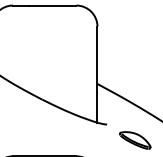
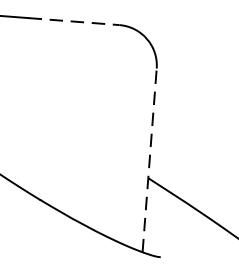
line: (52, 5) -> (73, 21), solid -> dashed
line: (97, 74) -> (149, 160), solid -> dashed

